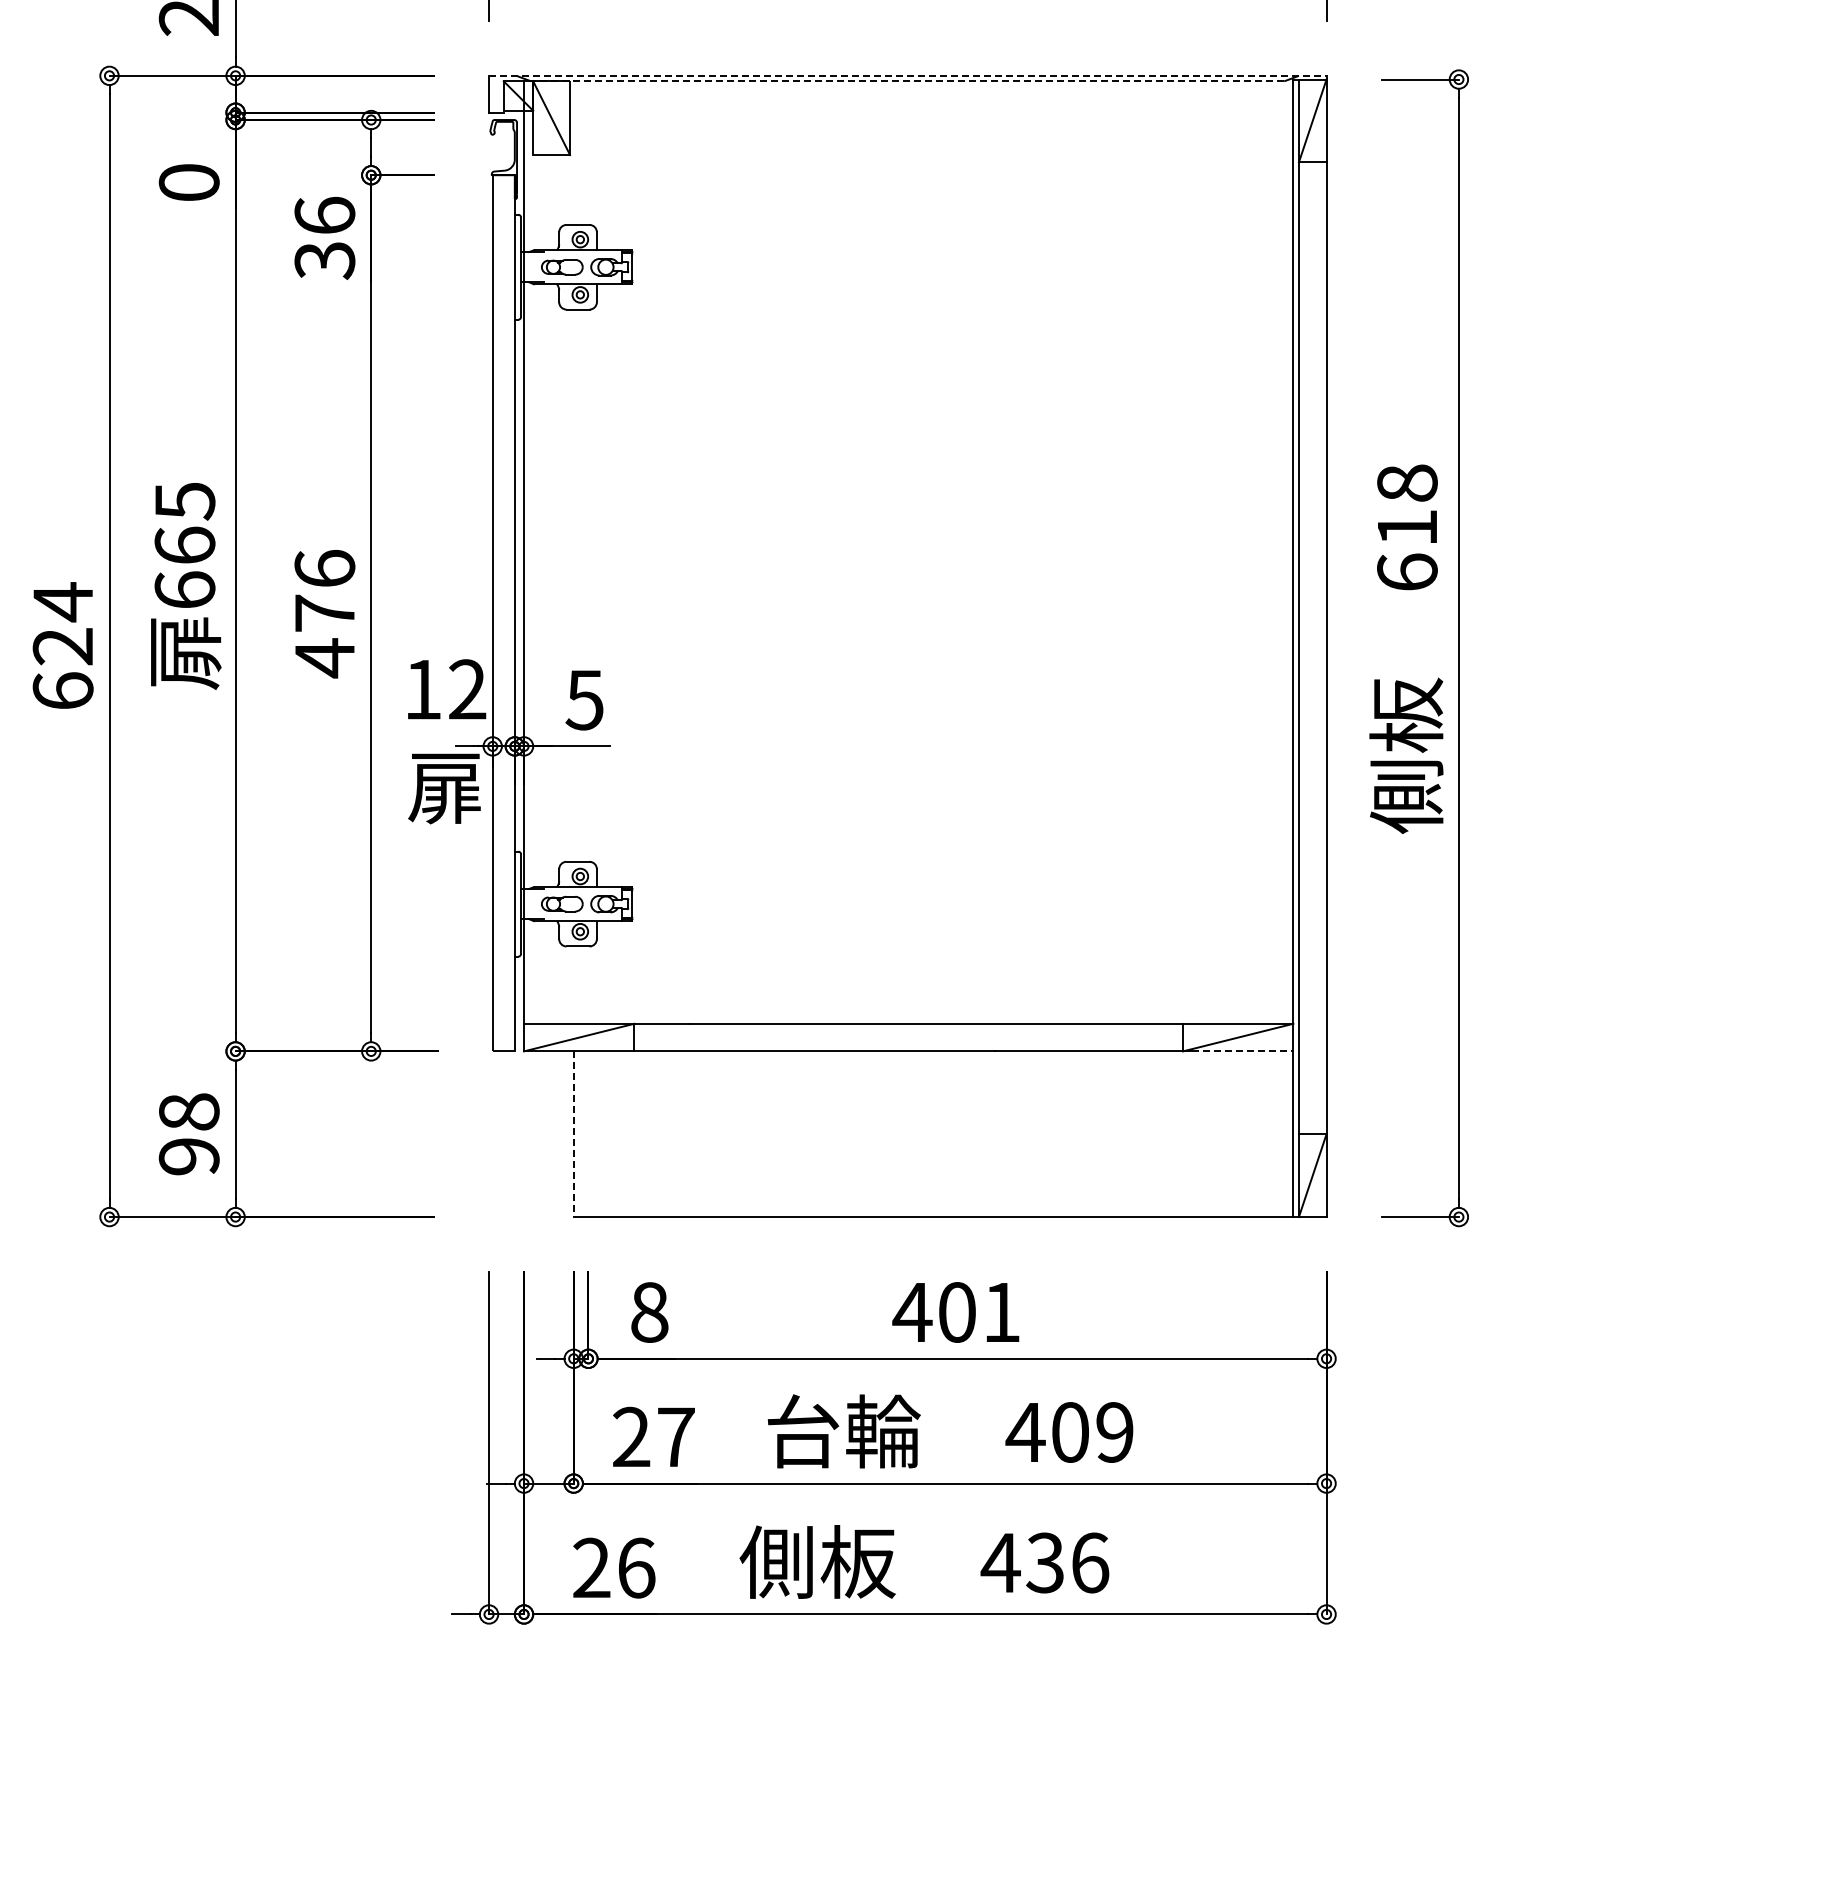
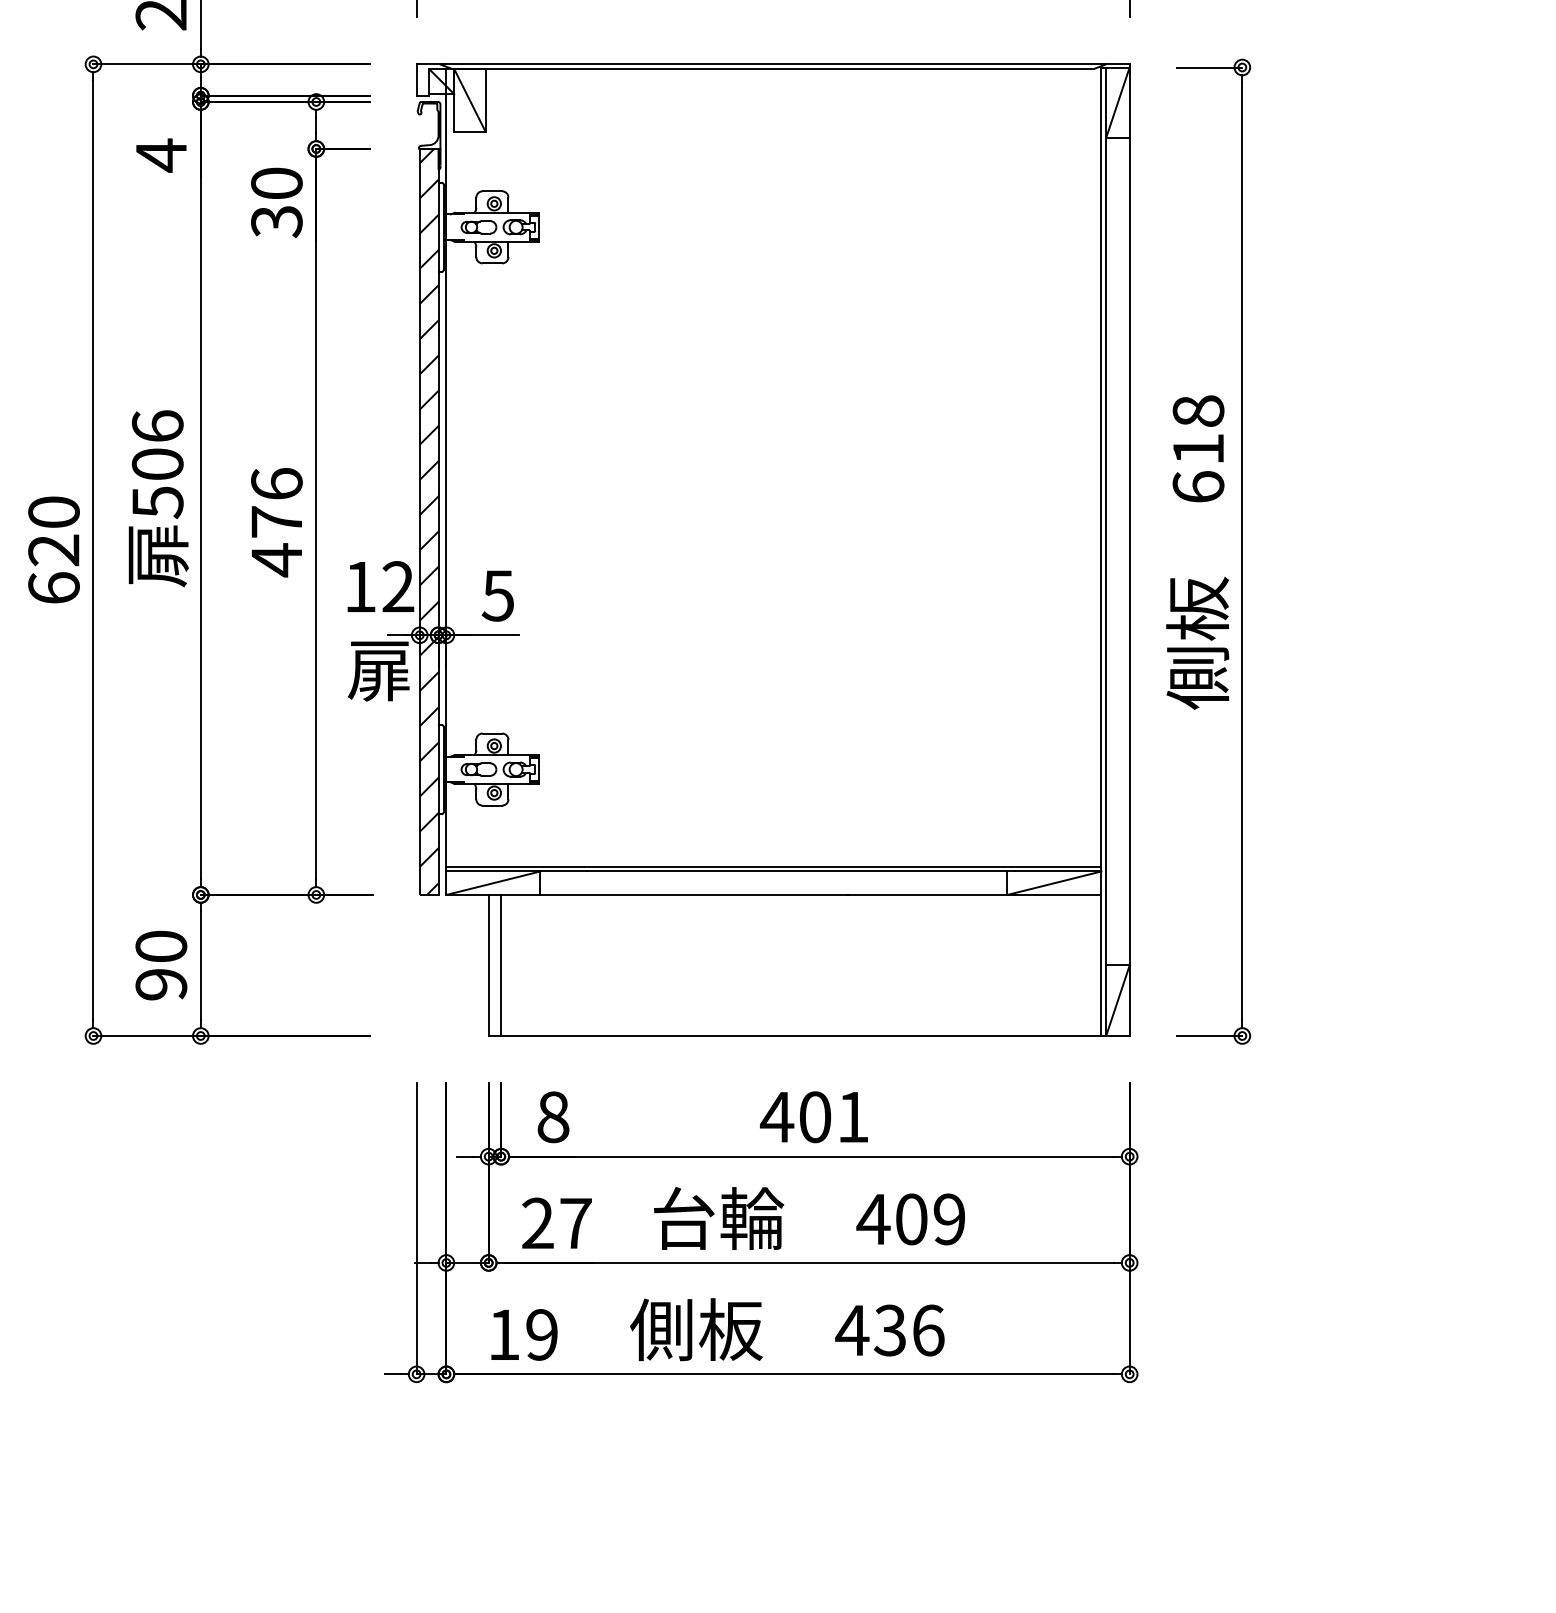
line: (907, 75) -> (772, 64), dashed -> solid
line: (907, 81) -> (772, 69), dashed -> solid
text: (188, 182) -> (160, 155), 0 -> 4
text: (324, 214) -> (276, 182), 36 -> 30
text: (184, 545) -> (157, 464), 665 -> 506
text: (62, 602) -> (53, 512), 624 -> 620
hatch: (503, 613) -> (428, 522), added
line: (908, 1018) -> (773, 866), added
line: (1242, 1051) -> (1058, 895), dashed -> solid
text: (188, 1111) -> (160, 946), 98 -> 90
line: (573, 1134) -> (488, 965), dashed -> solid
line: (588, 1134) -> (501, 965), added
text: (614, 1567) -> (523, 1334), 26 -> 19

